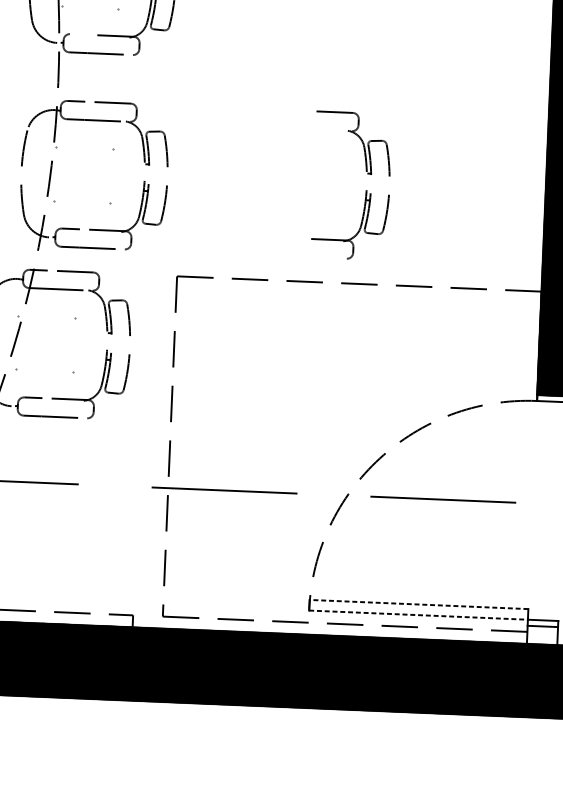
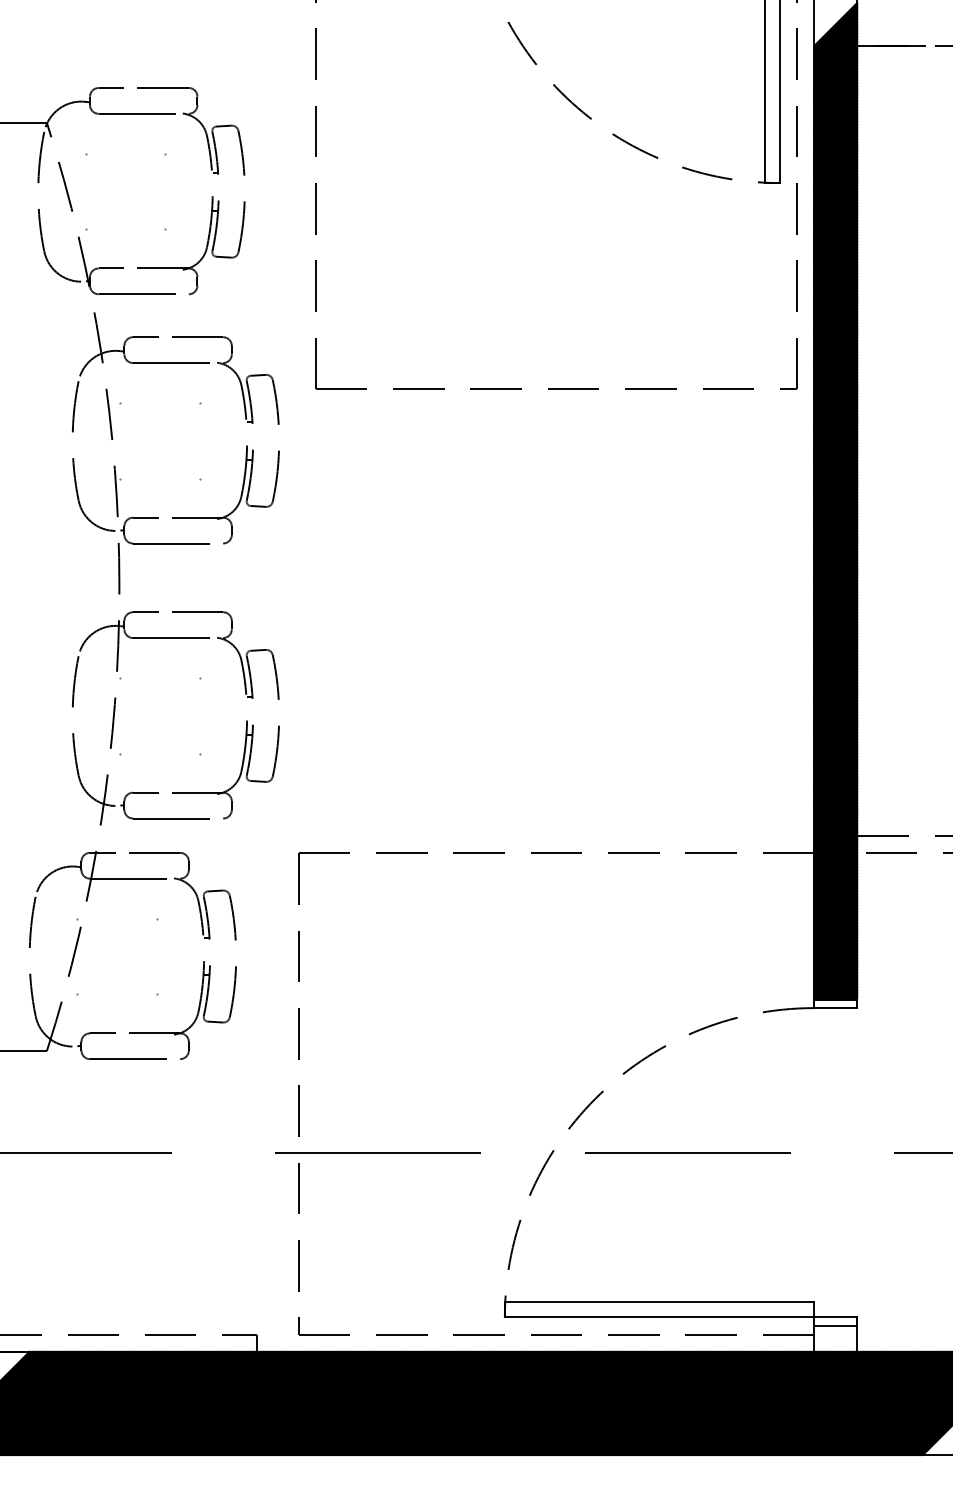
line: (78, 34) -> (145, 517), added
part: (366, 190) -> (560, 720), removed
line: (418, 604) -> (659, 1302), dashed -> solid
line: (418, 615) -> (659, 1317), dashed -> solid

